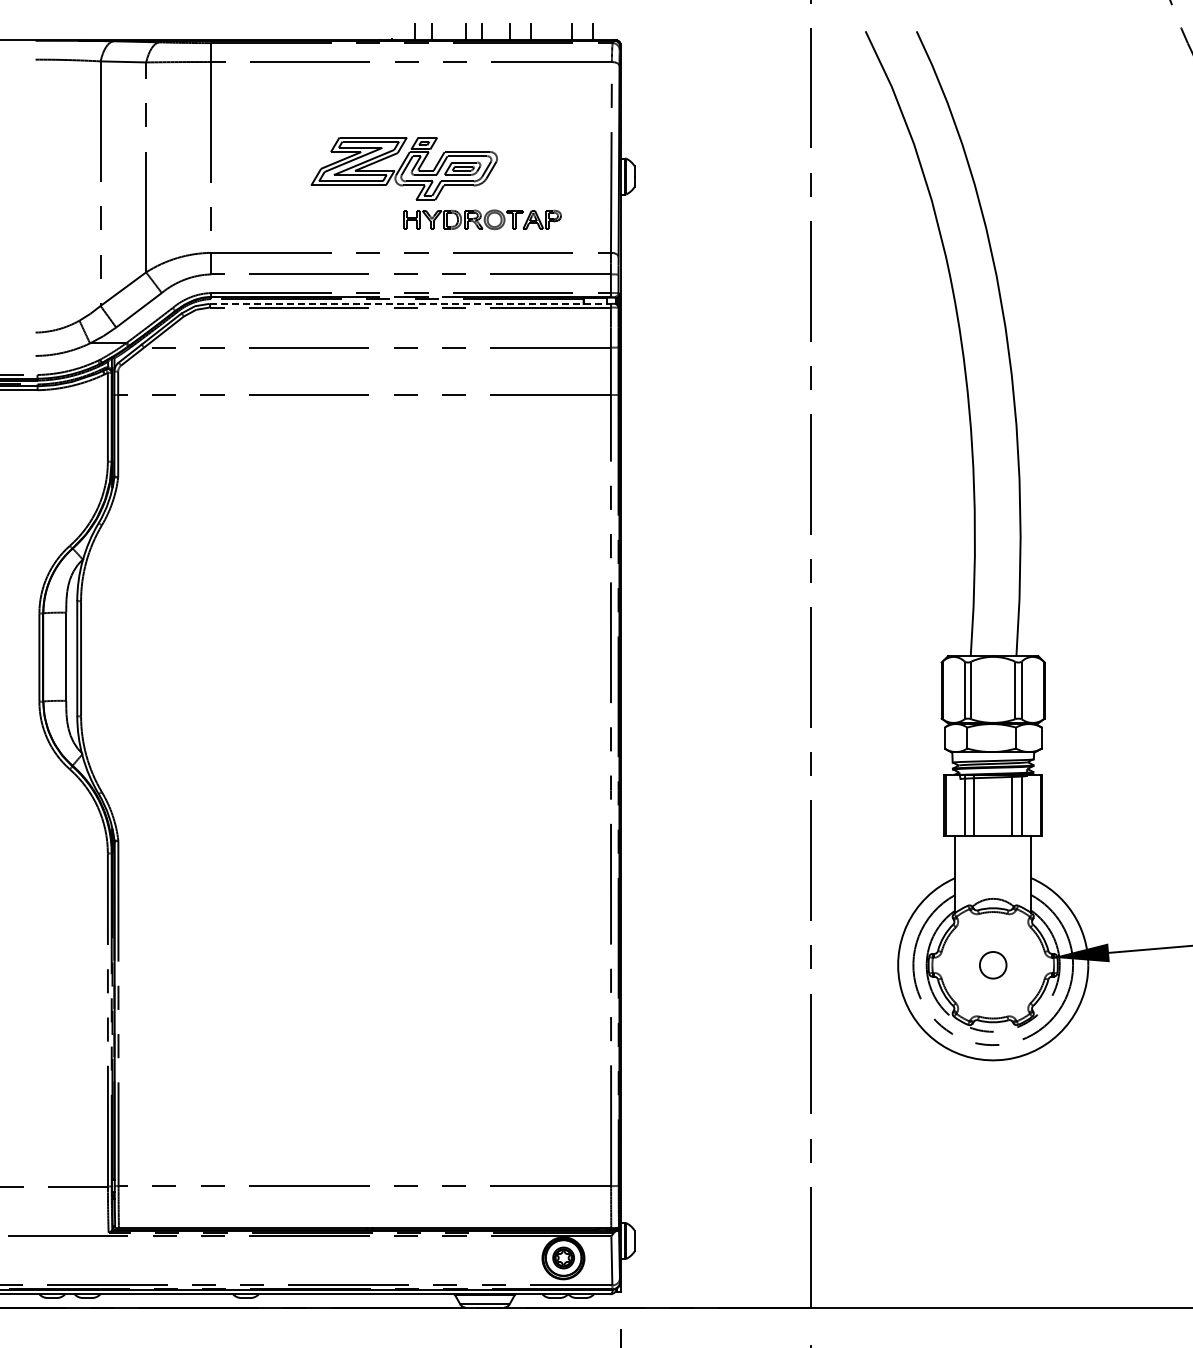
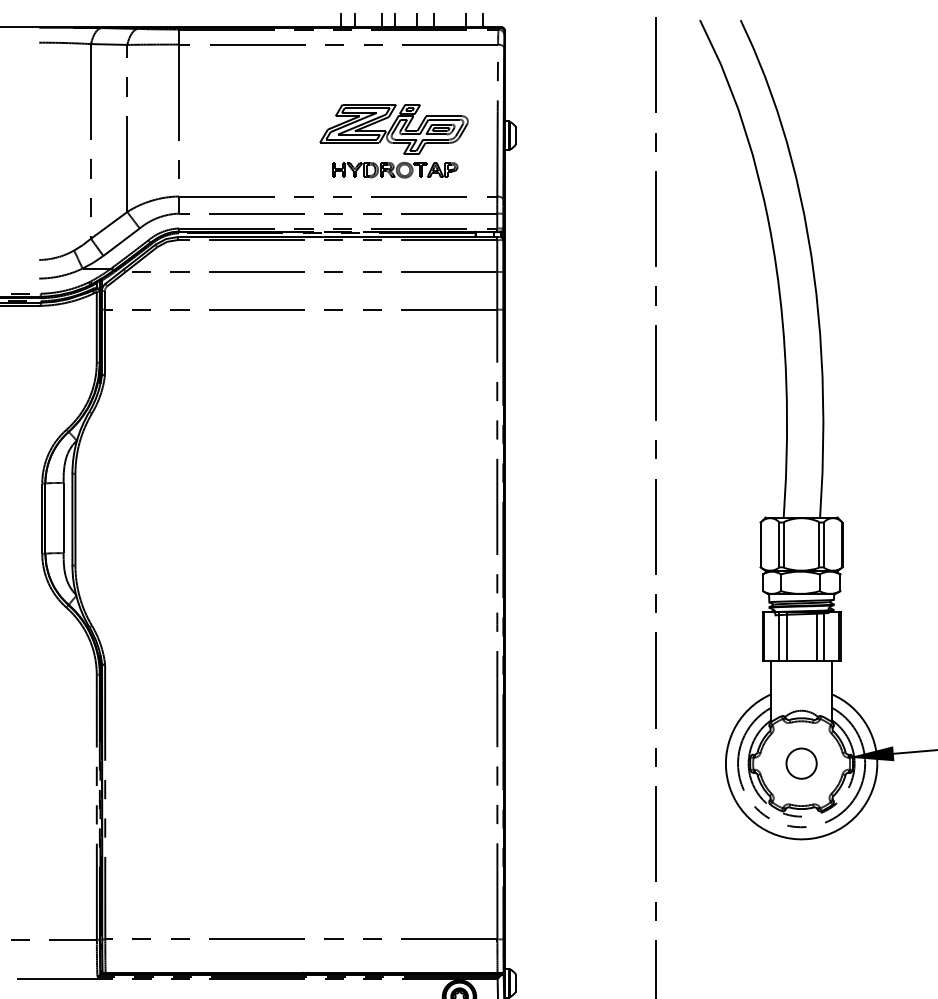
part: (403, 168) -> (393, 129), moved
line: (410, 303) -> (337, 236), dashed -> solid
circle: (993, 965) -> (801, 763), size x1.43

